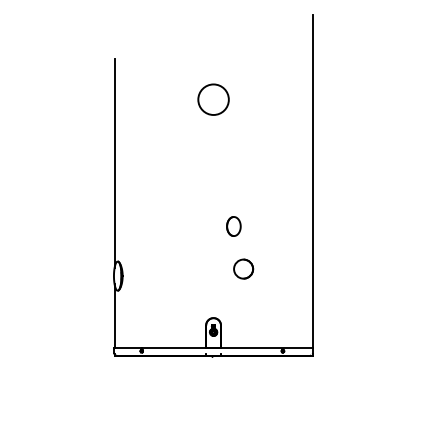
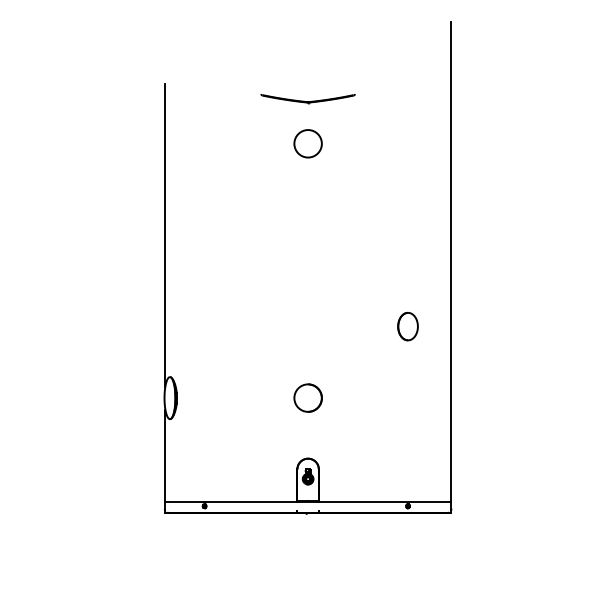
part: (213, 68) -> (308, 98), added
circle: (213, 99) -> (308, 143), size x0.62
part: (233, 226) -> (407, 326), moved
circle: (243, 268) -> (308, 397), moved

